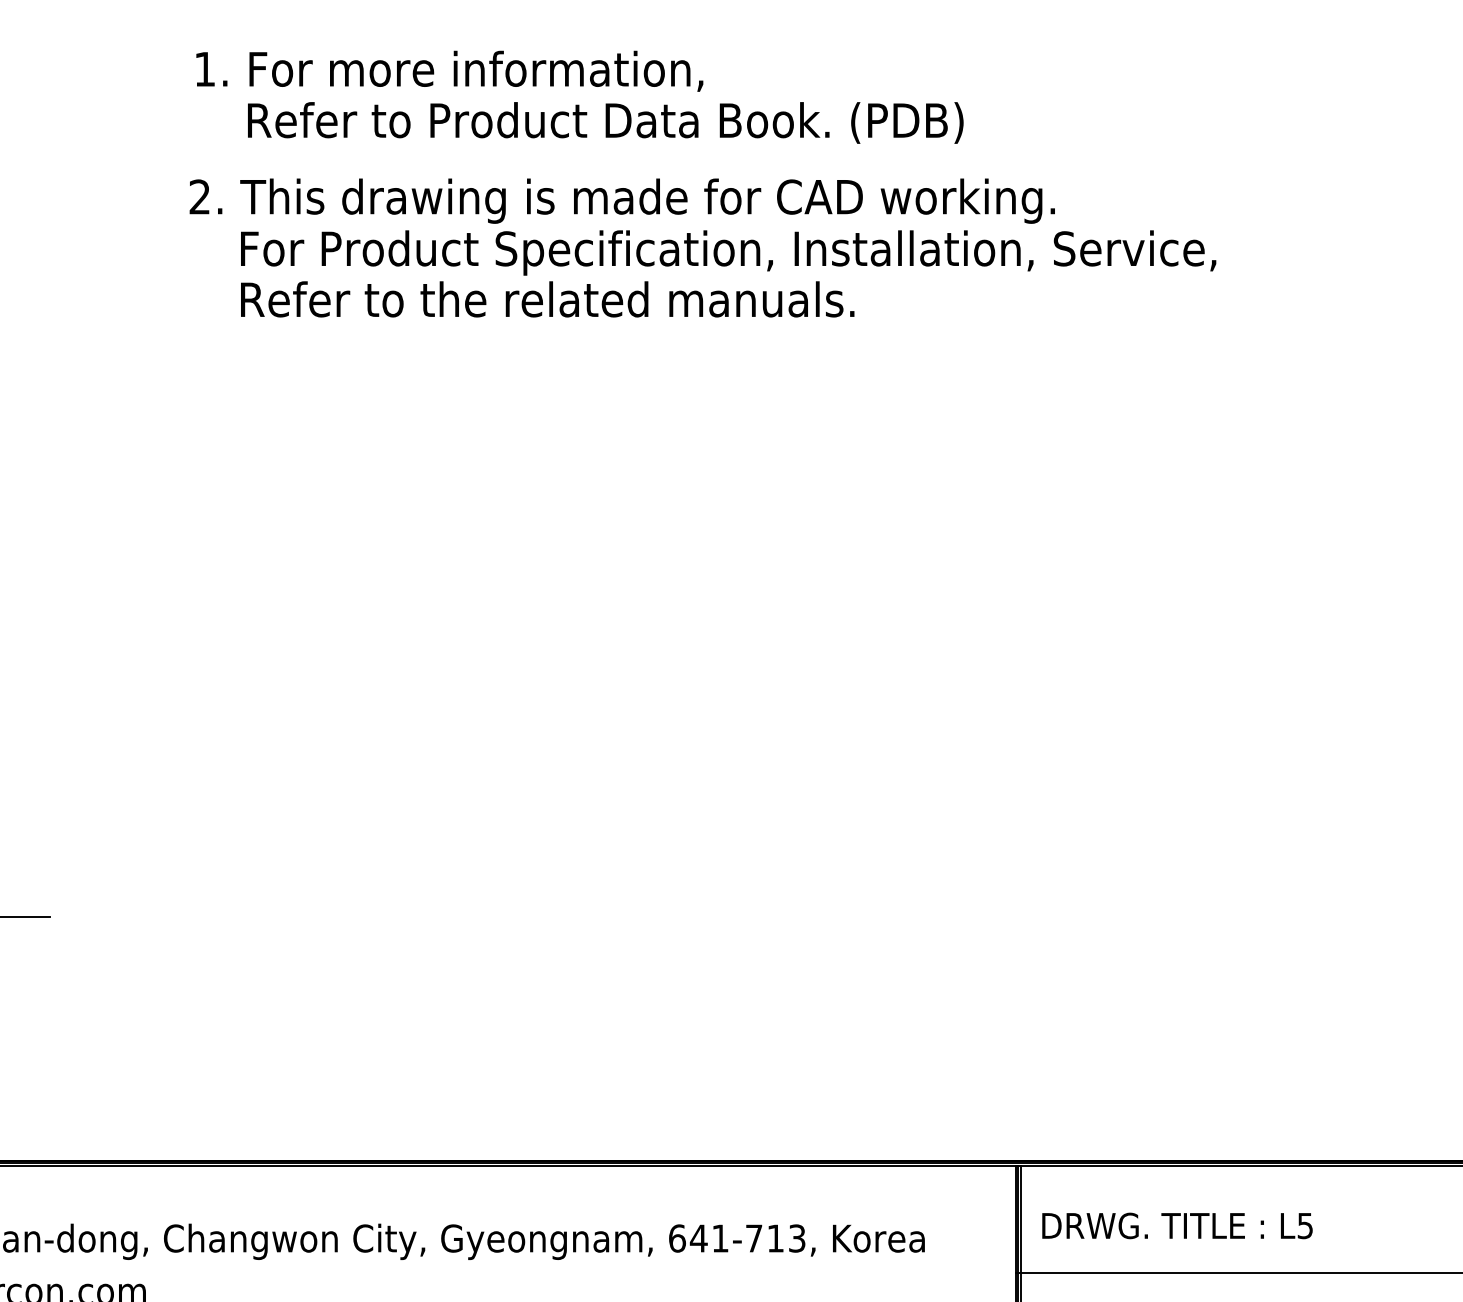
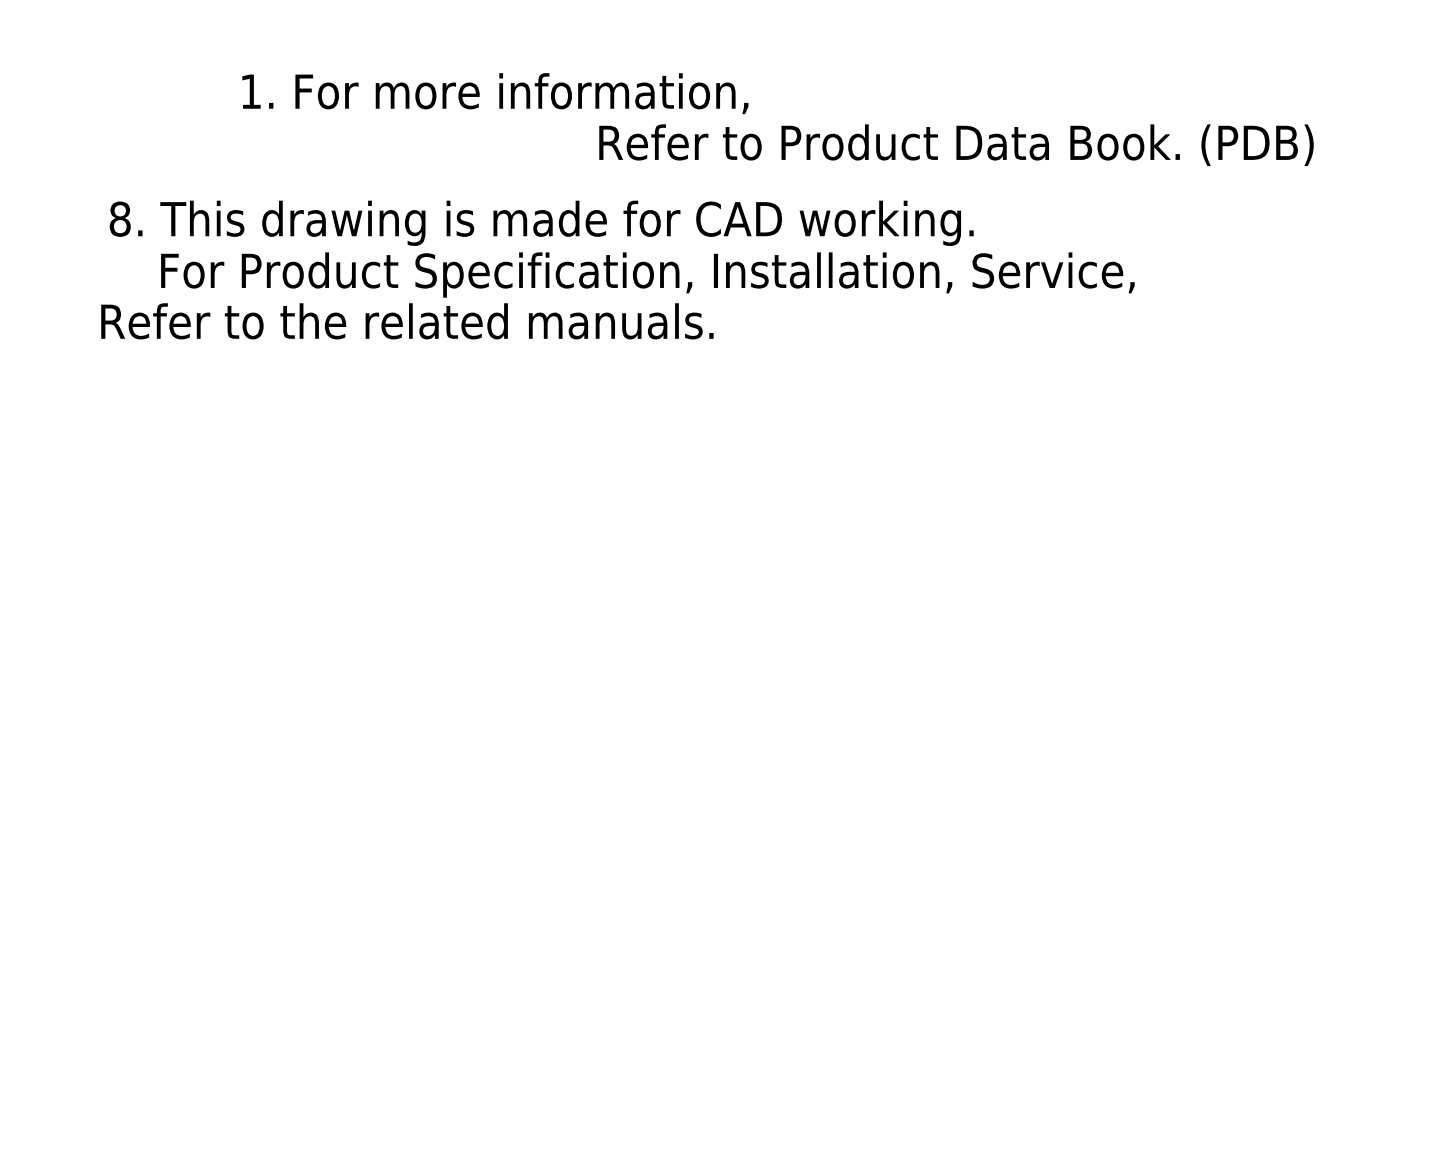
text: (449, 70) -> (495, 92), moved
text: (605, 122) -> (956, 144), moved
text: (199, 196) -> (119, 218), 2. -> 8.
text: (547, 299) -> (407, 321), moved

